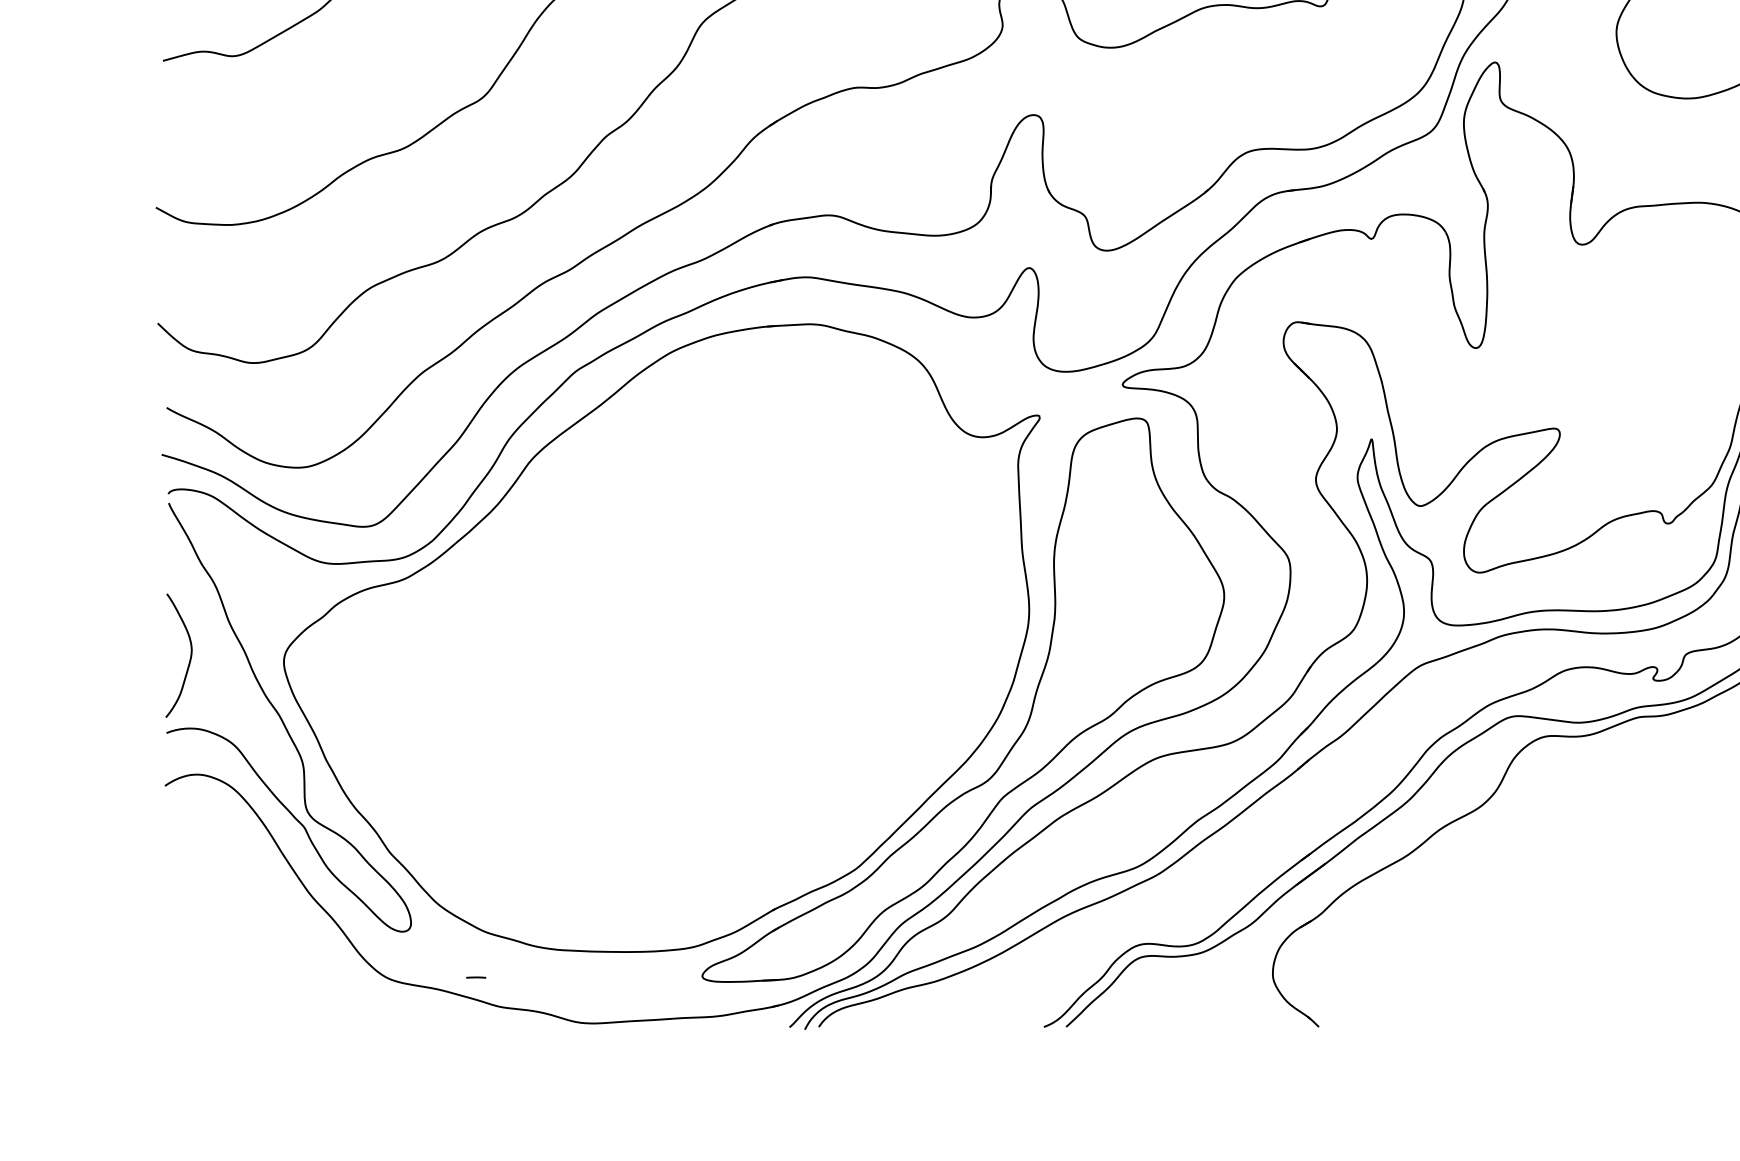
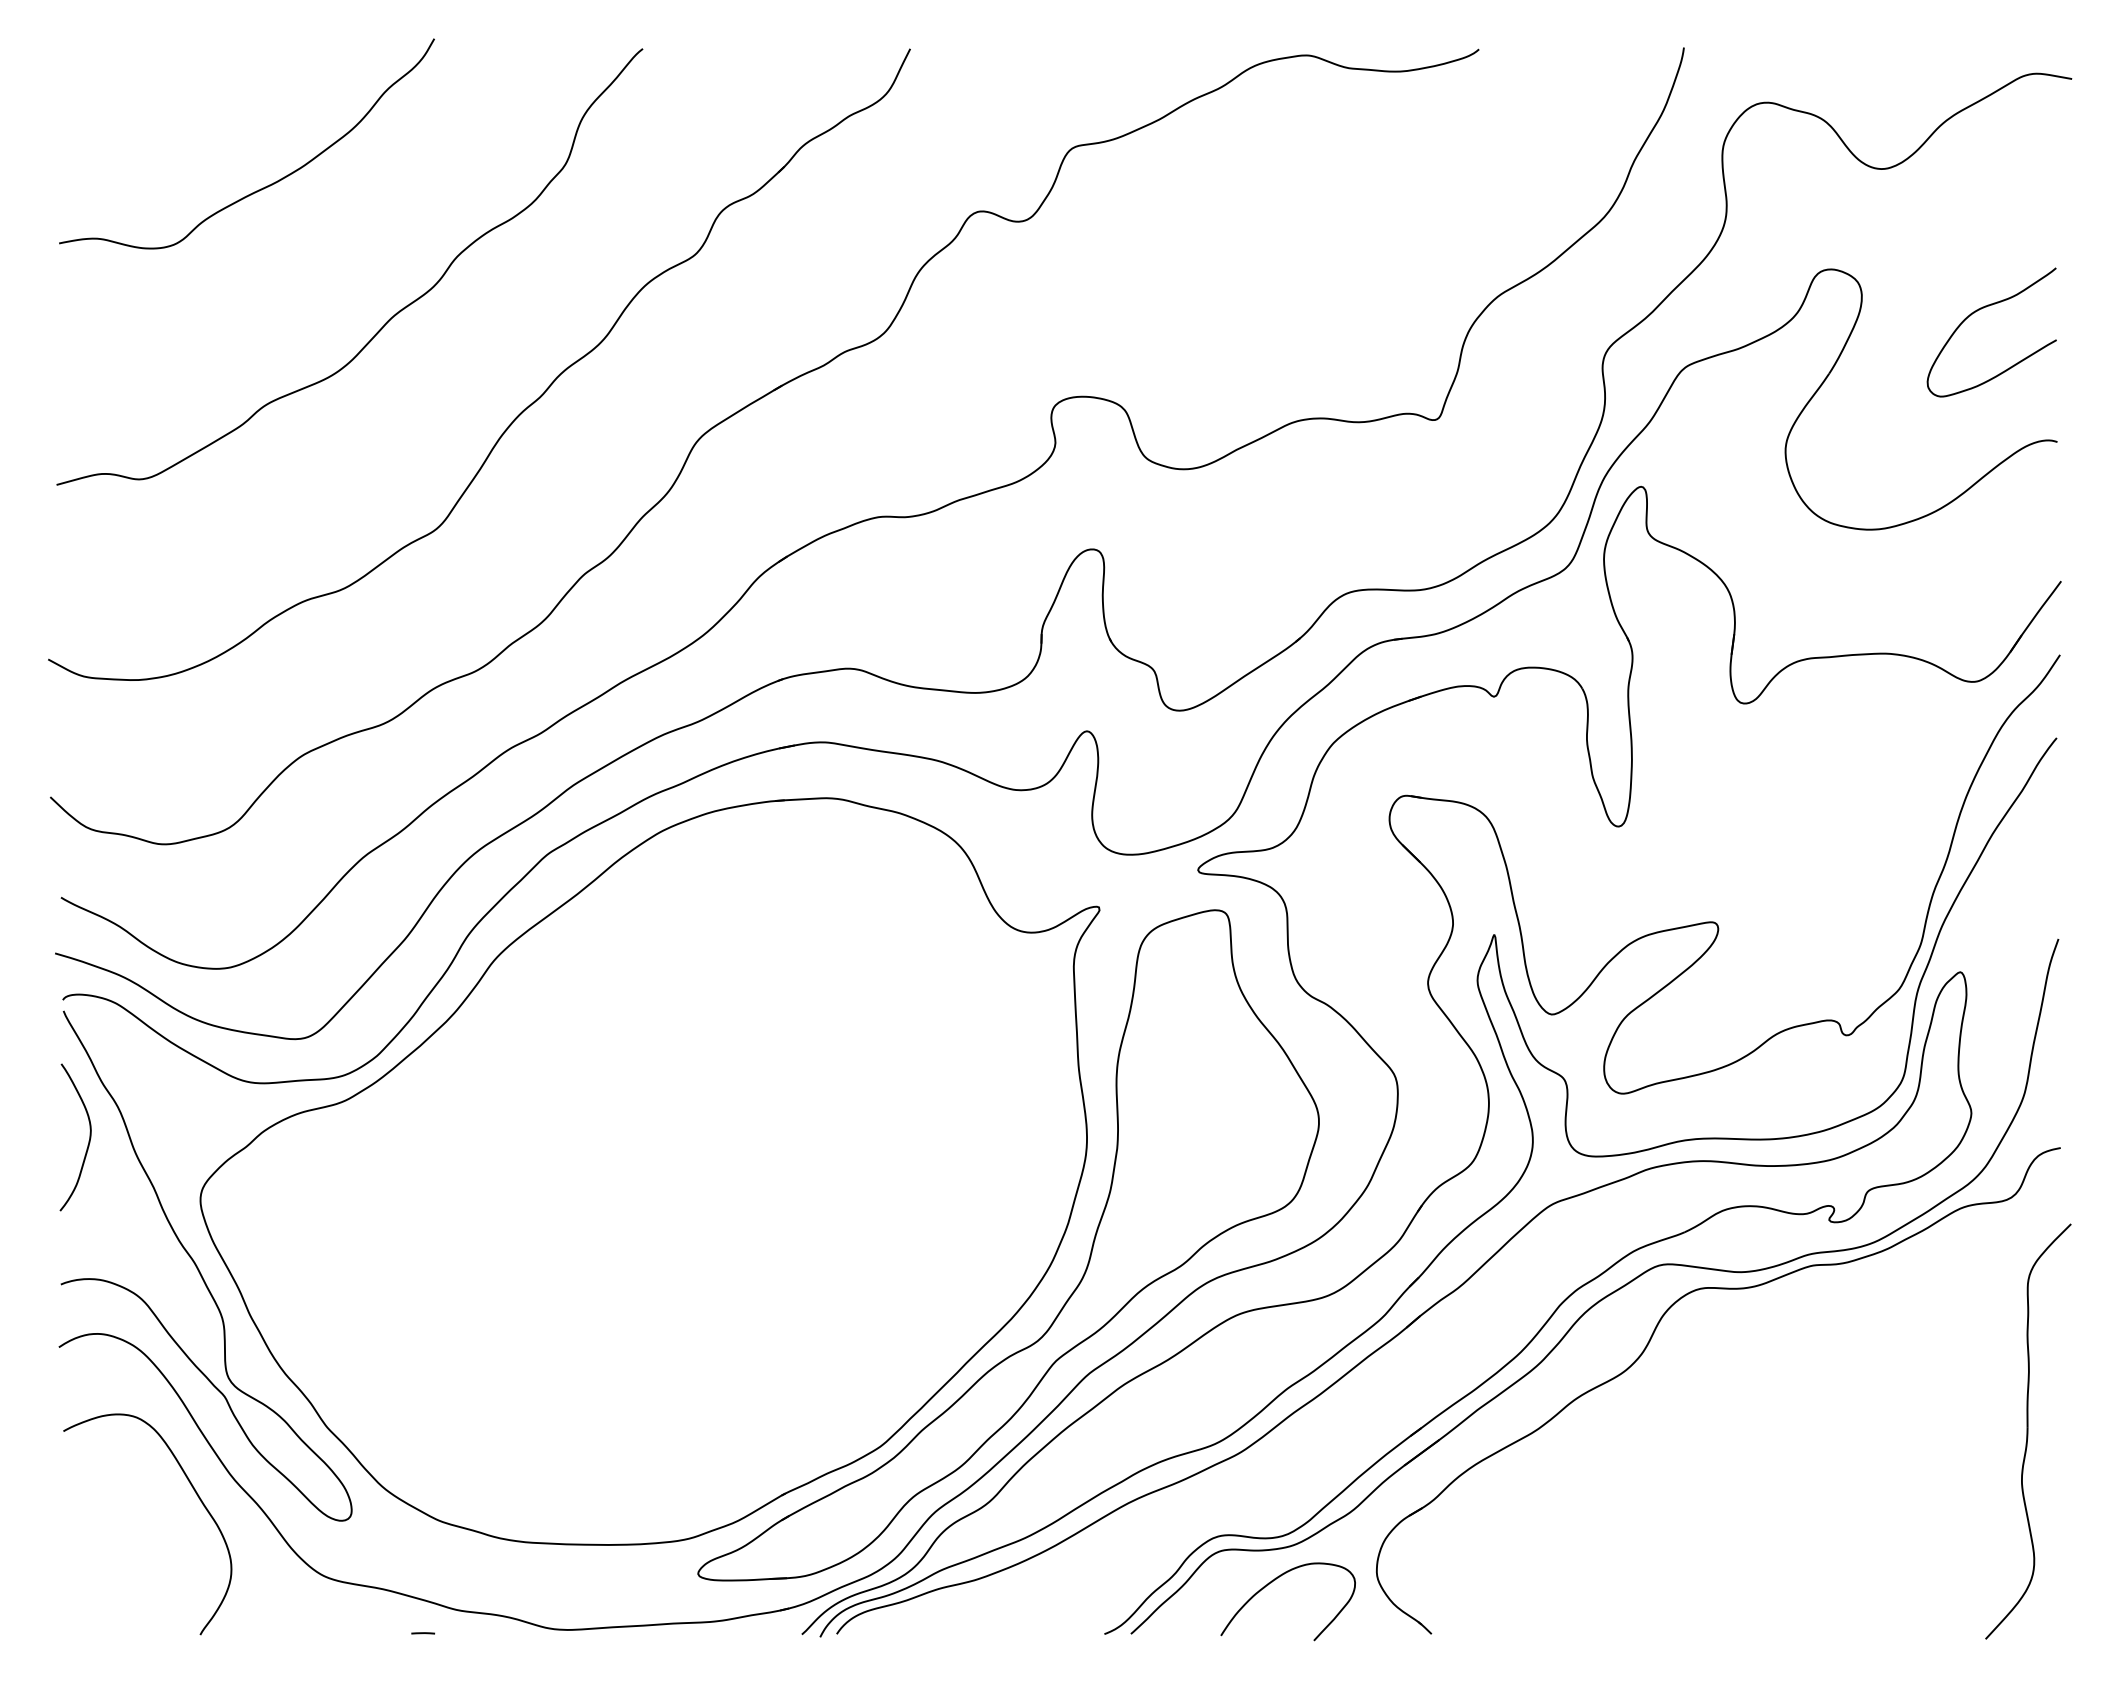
curve: (189, 658) -> (88, 1140), moved
curve: (279, 908) -> (195, 1493), added
line: (476, 977) -> (423, 1633), moved
curve: (1187, 981) -> (1275, 1580), added

